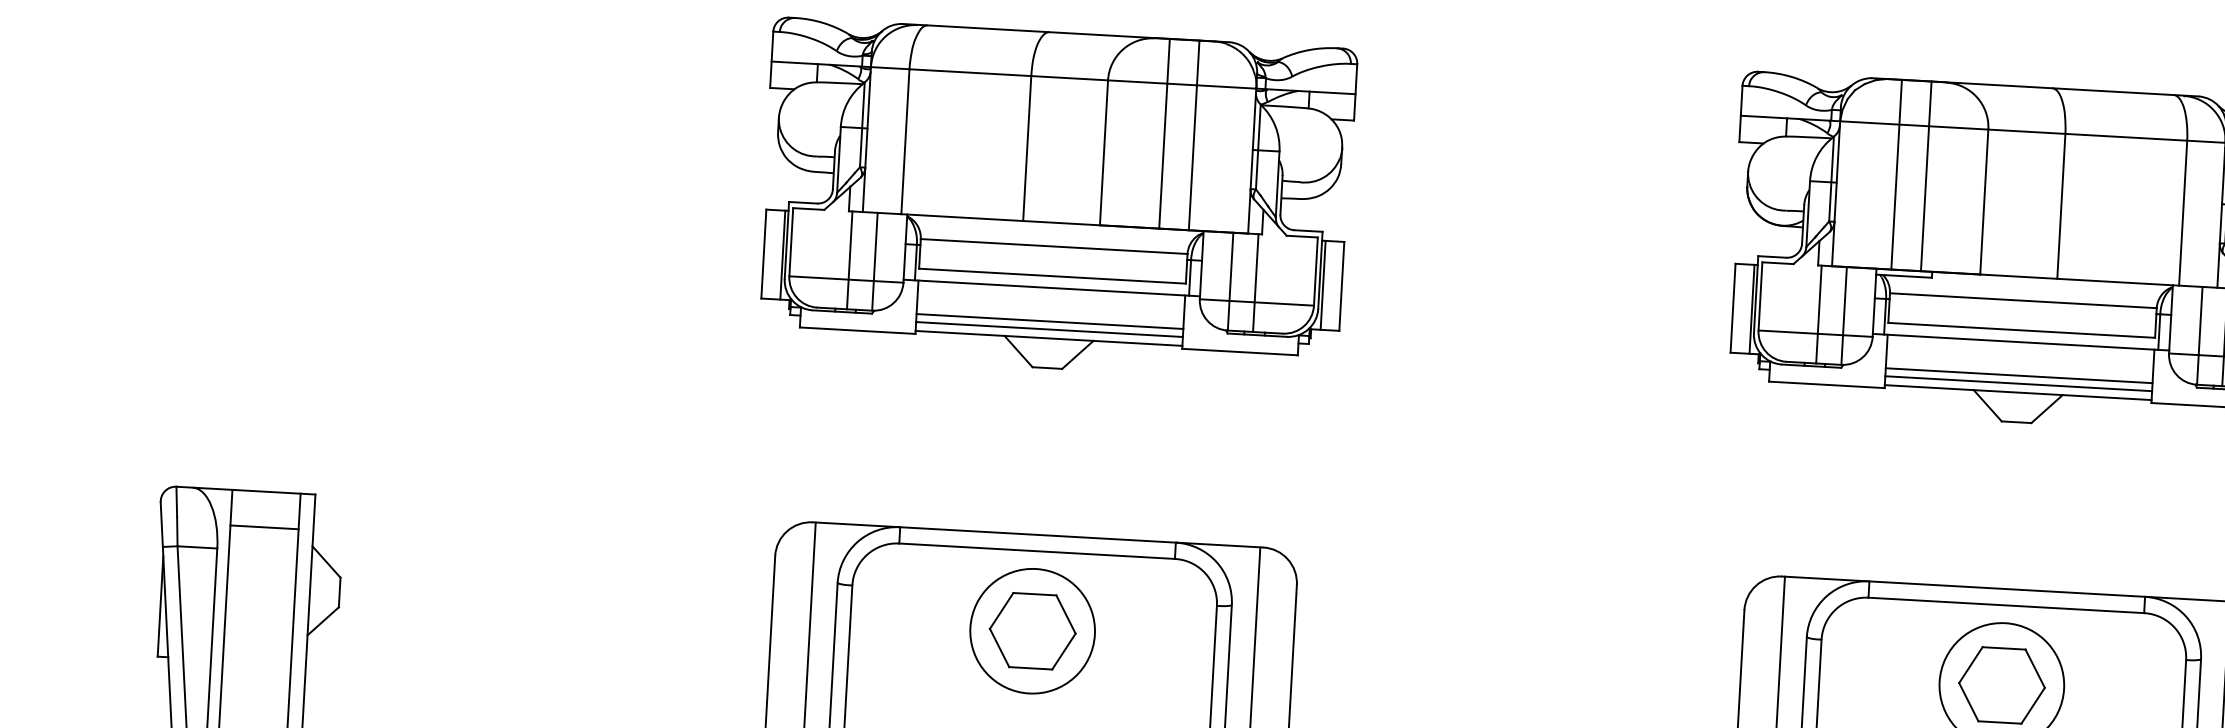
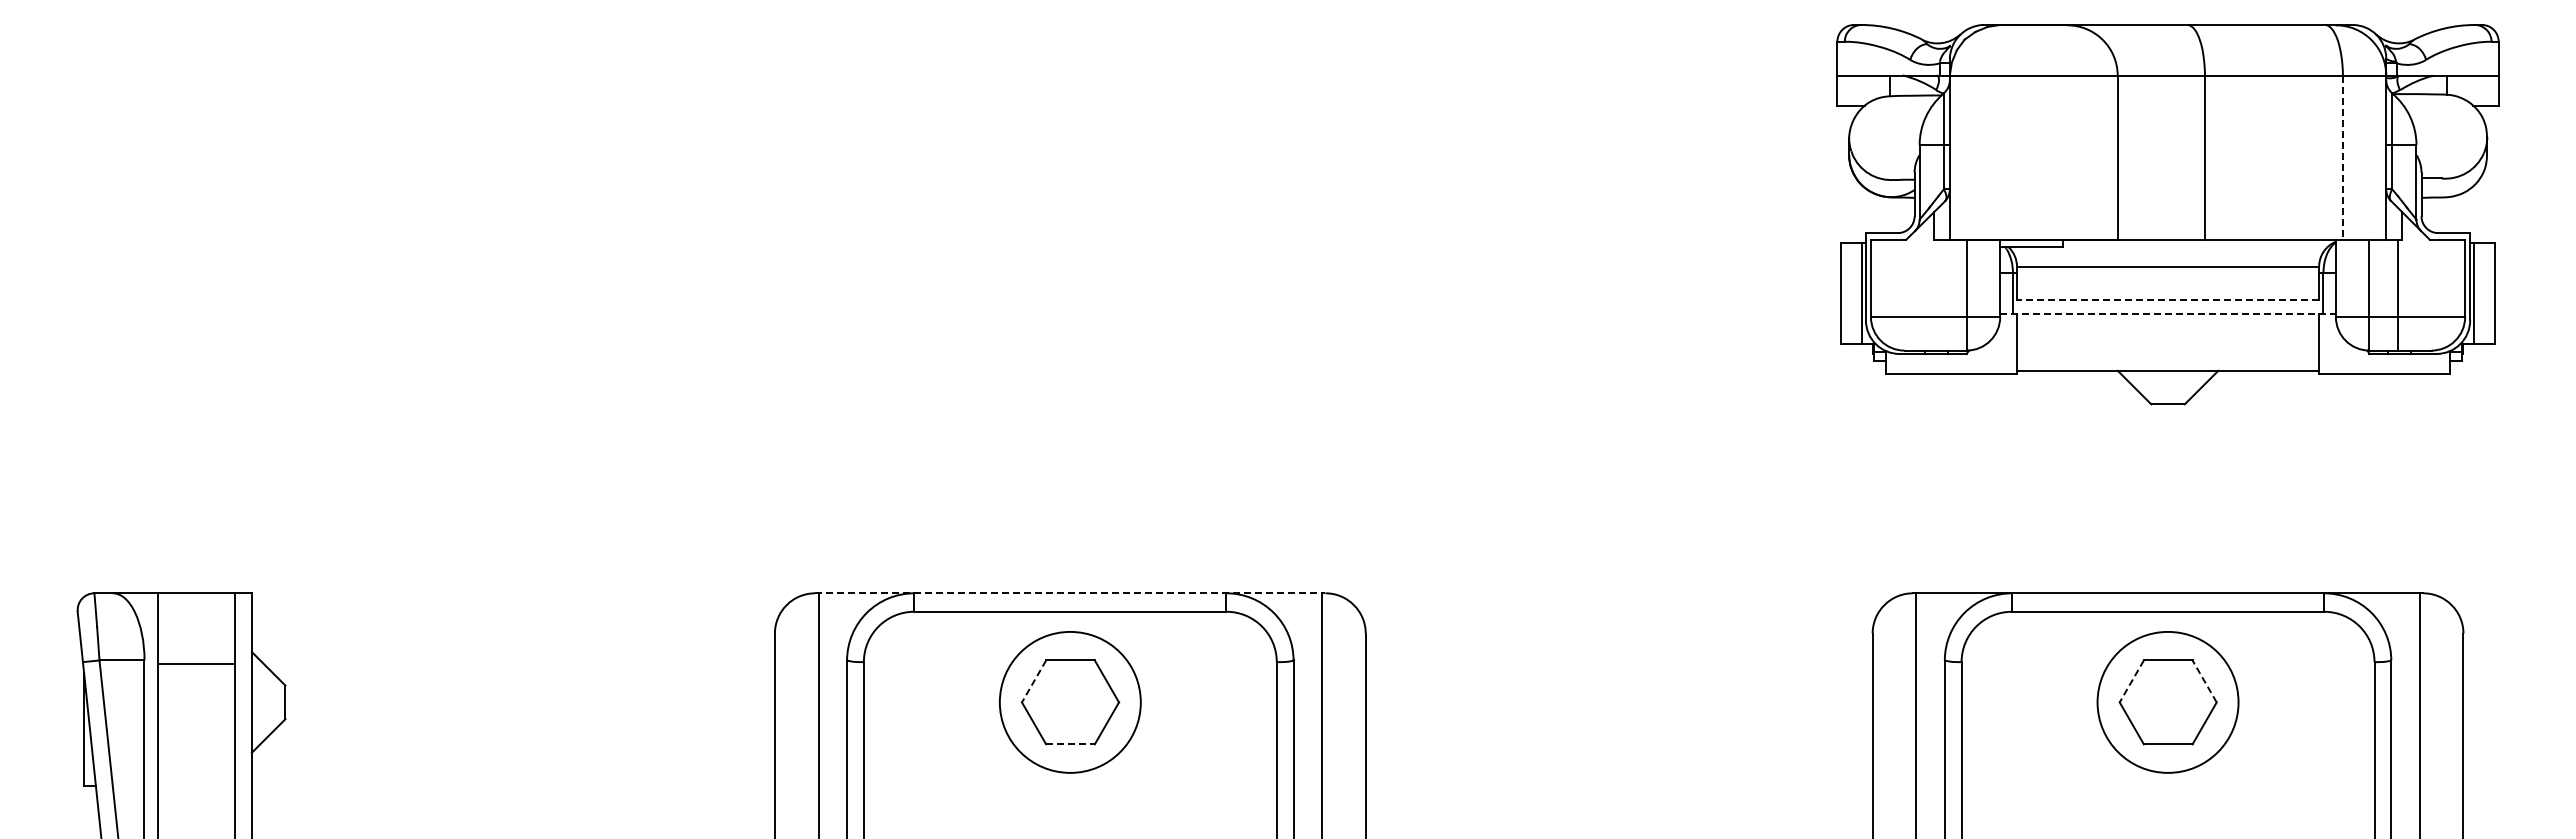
line: (1896, 173) -> (2016, 131), removed
line: (1926, 175) -> (2050, 131), removed
part: (1056, 200) -> (1069, 214), removed
line: (2182, 213) -> (2342, 158), solid -> dashed
line: (1819, 313) -> (1938, 294), removed
line: (2021, 330) -> (2167, 300), solid -> dashed
line: (2021, 342) -> (2168, 313), solid -> dashed
line: (2018, 375) -> (2167, 351), removed
line: (2018, 383) -> (2167, 360), removed
line: (264, 527) -> (196, 663), moved
line: (1038, 535) -> (1070, 593), solid -> dashed
line: (1001, 610) -> (1033, 681), solid -> dashed
line: (1970, 665) -> (2131, 681), solid -> dashed
line: (1031, 668) -> (1071, 744), solid -> dashed
line: (2035, 668) -> (2204, 681), solid -> dashed

